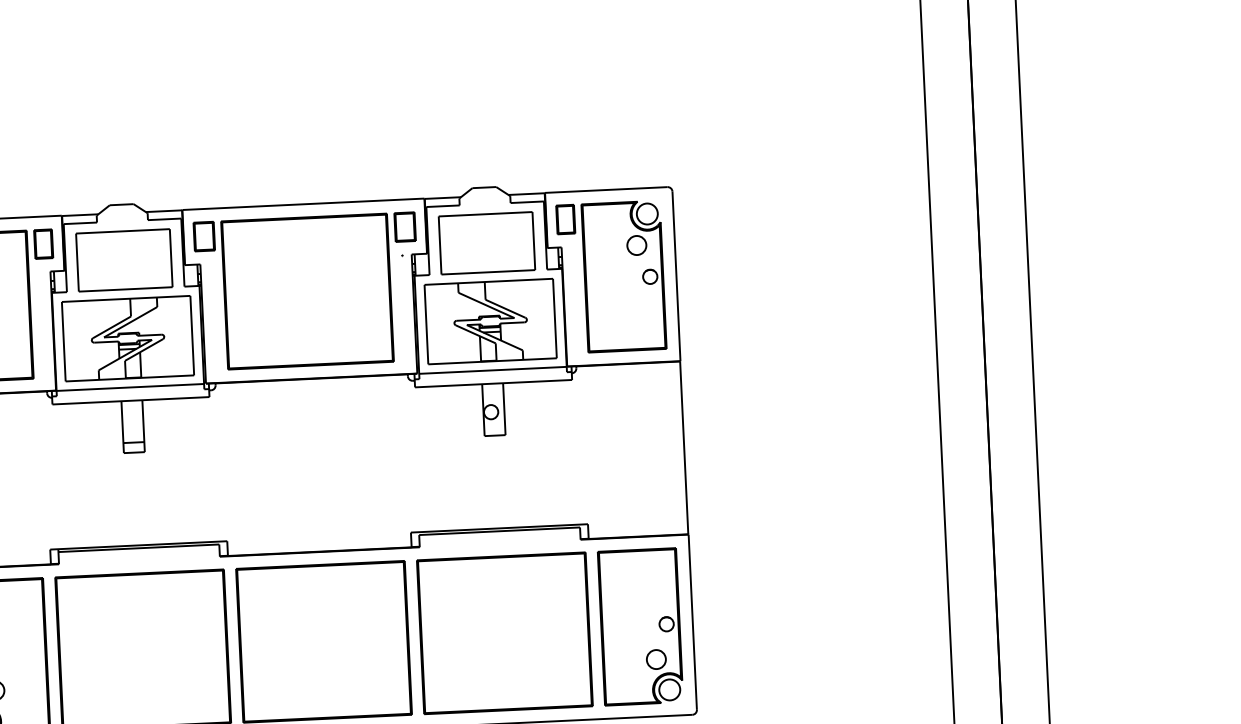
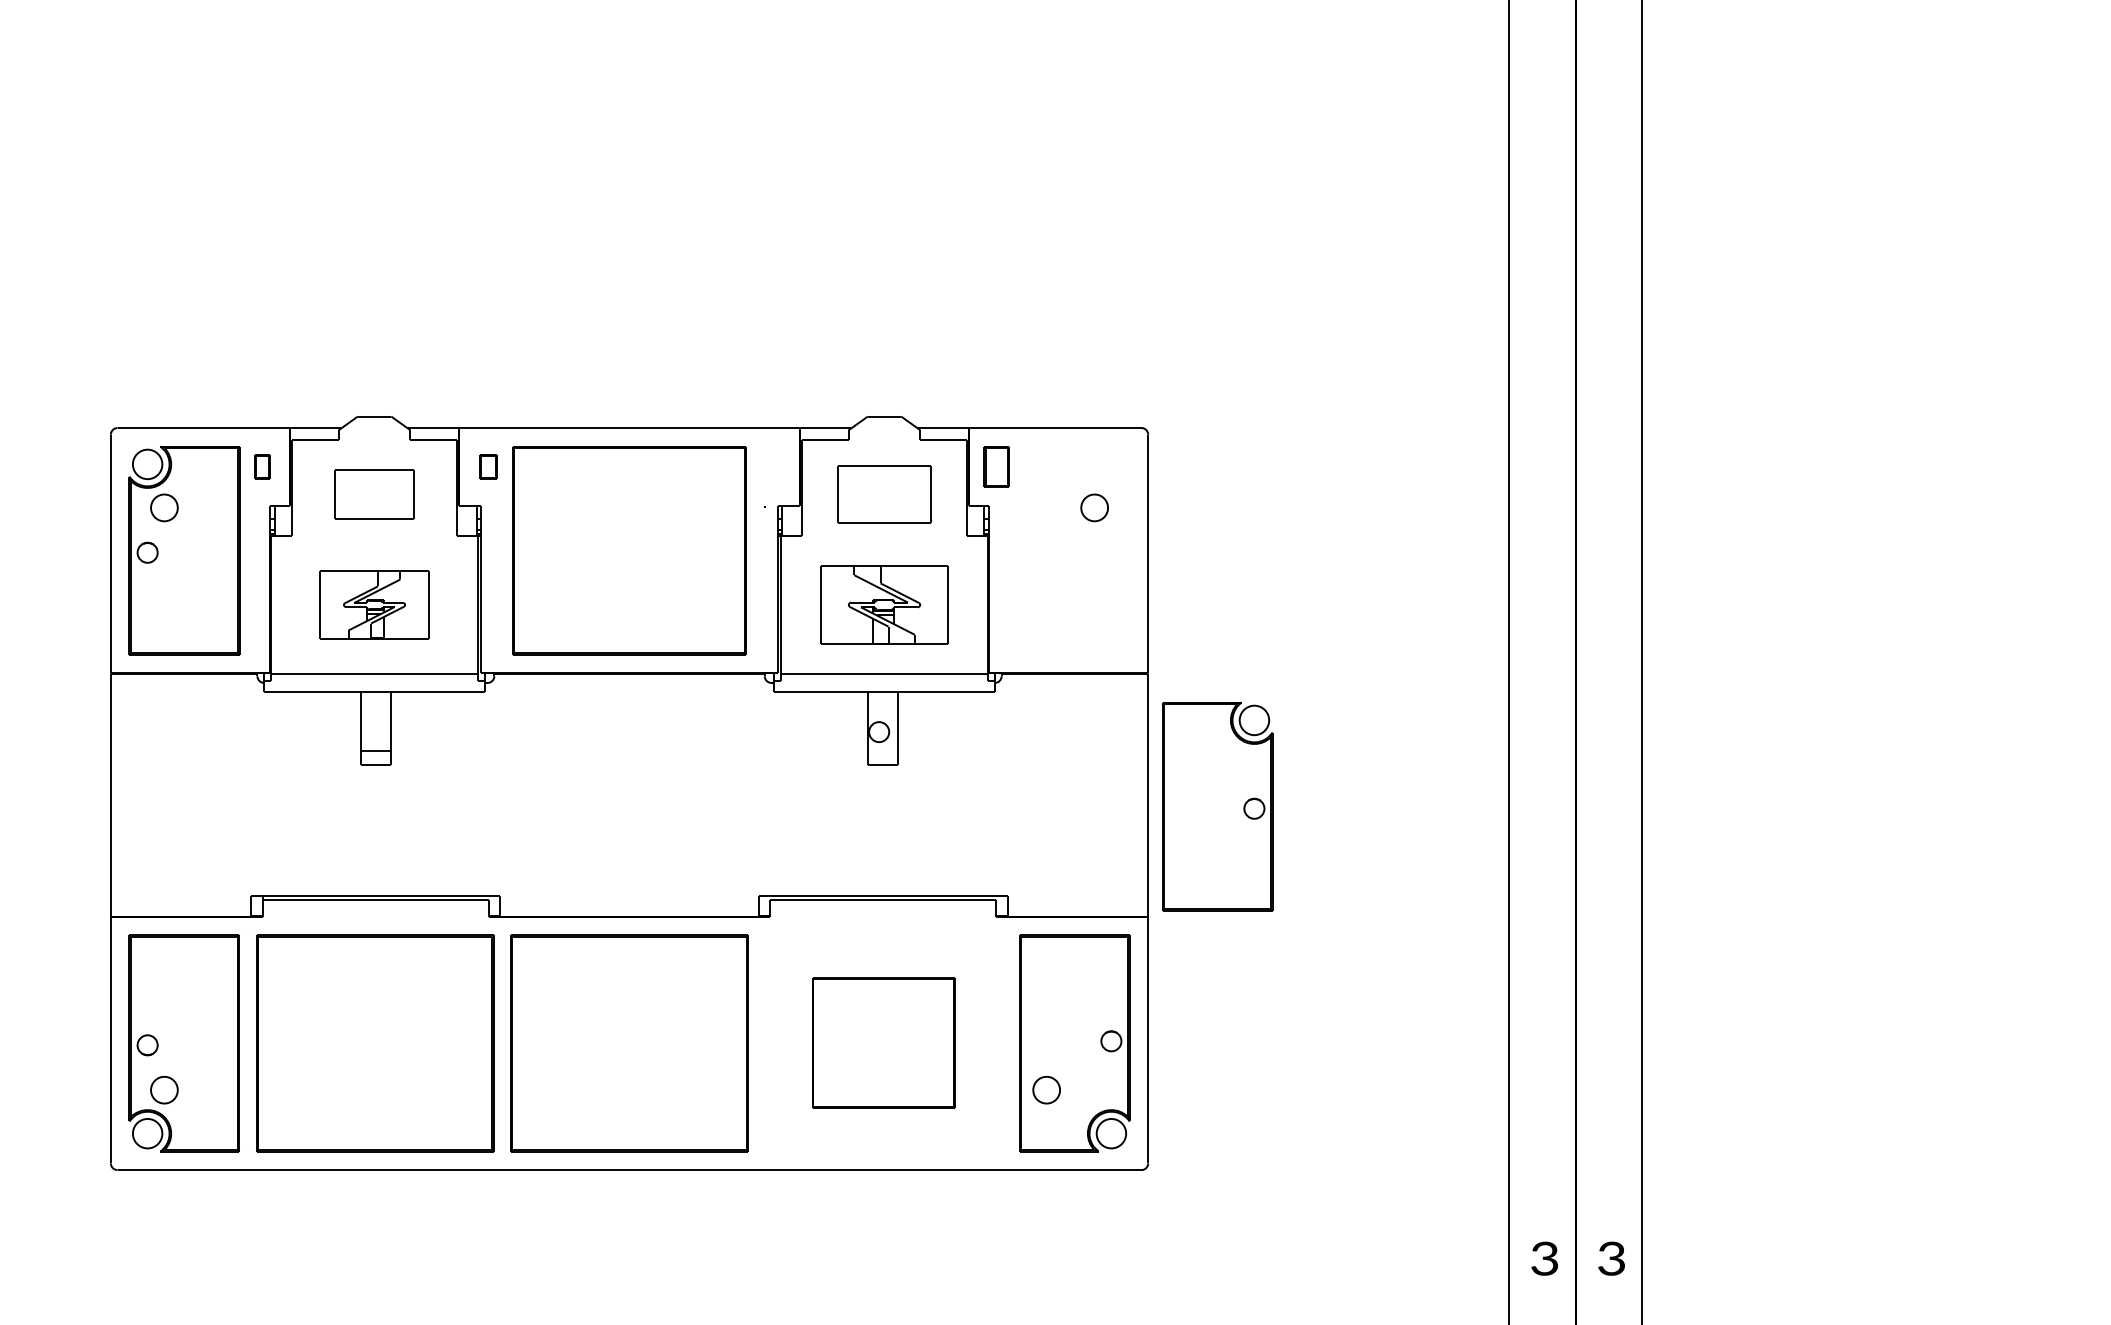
part: (404, 226) -> (770, 466), removed
part: (204, 236) -> (488, 466), size x0.6
part: (43, 243) -> (262, 466), size x0.6
part: (486, 243) -> (884, 494), size x0.7
part: (124, 260) -> (374, 494), size x0.6
part: (623, 276) -> (1217, 806), moved
part: (490, 321) -> (884, 604), size x0.7
part: (127, 338) -> (374, 604), size x0.6
part: (504, 633) -> (883, 1043), size x0.6
part: (656, 659) -> (1046, 1089), moved

